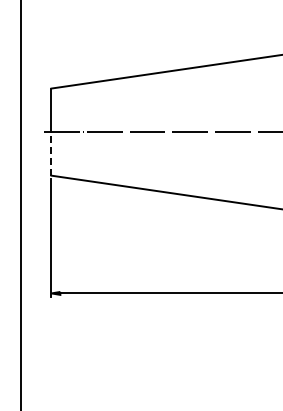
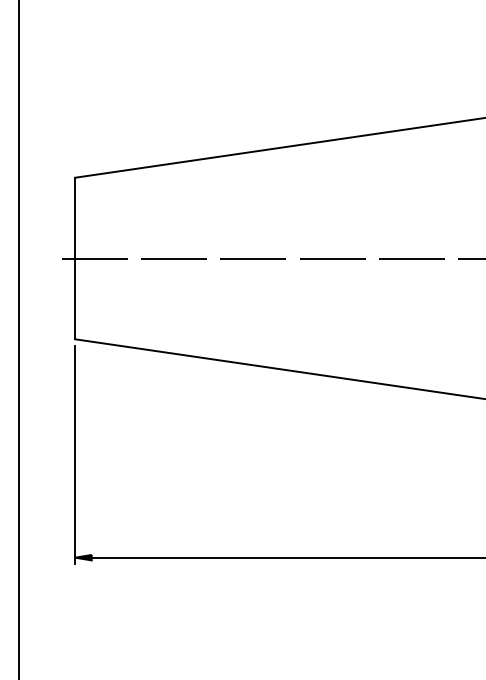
line: (51, 153) -> (75, 298), dashed -> solid

